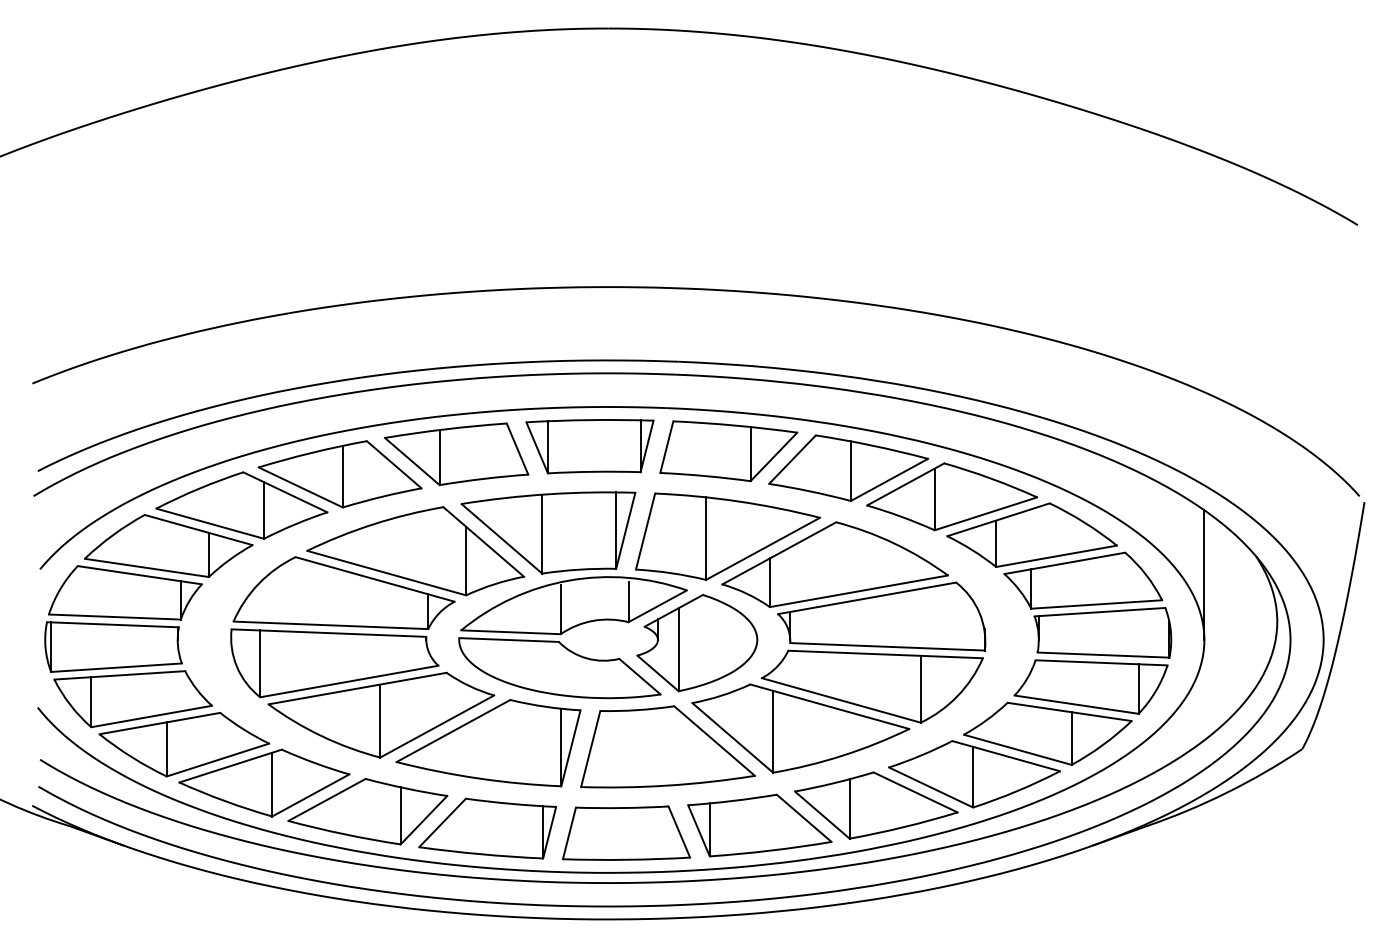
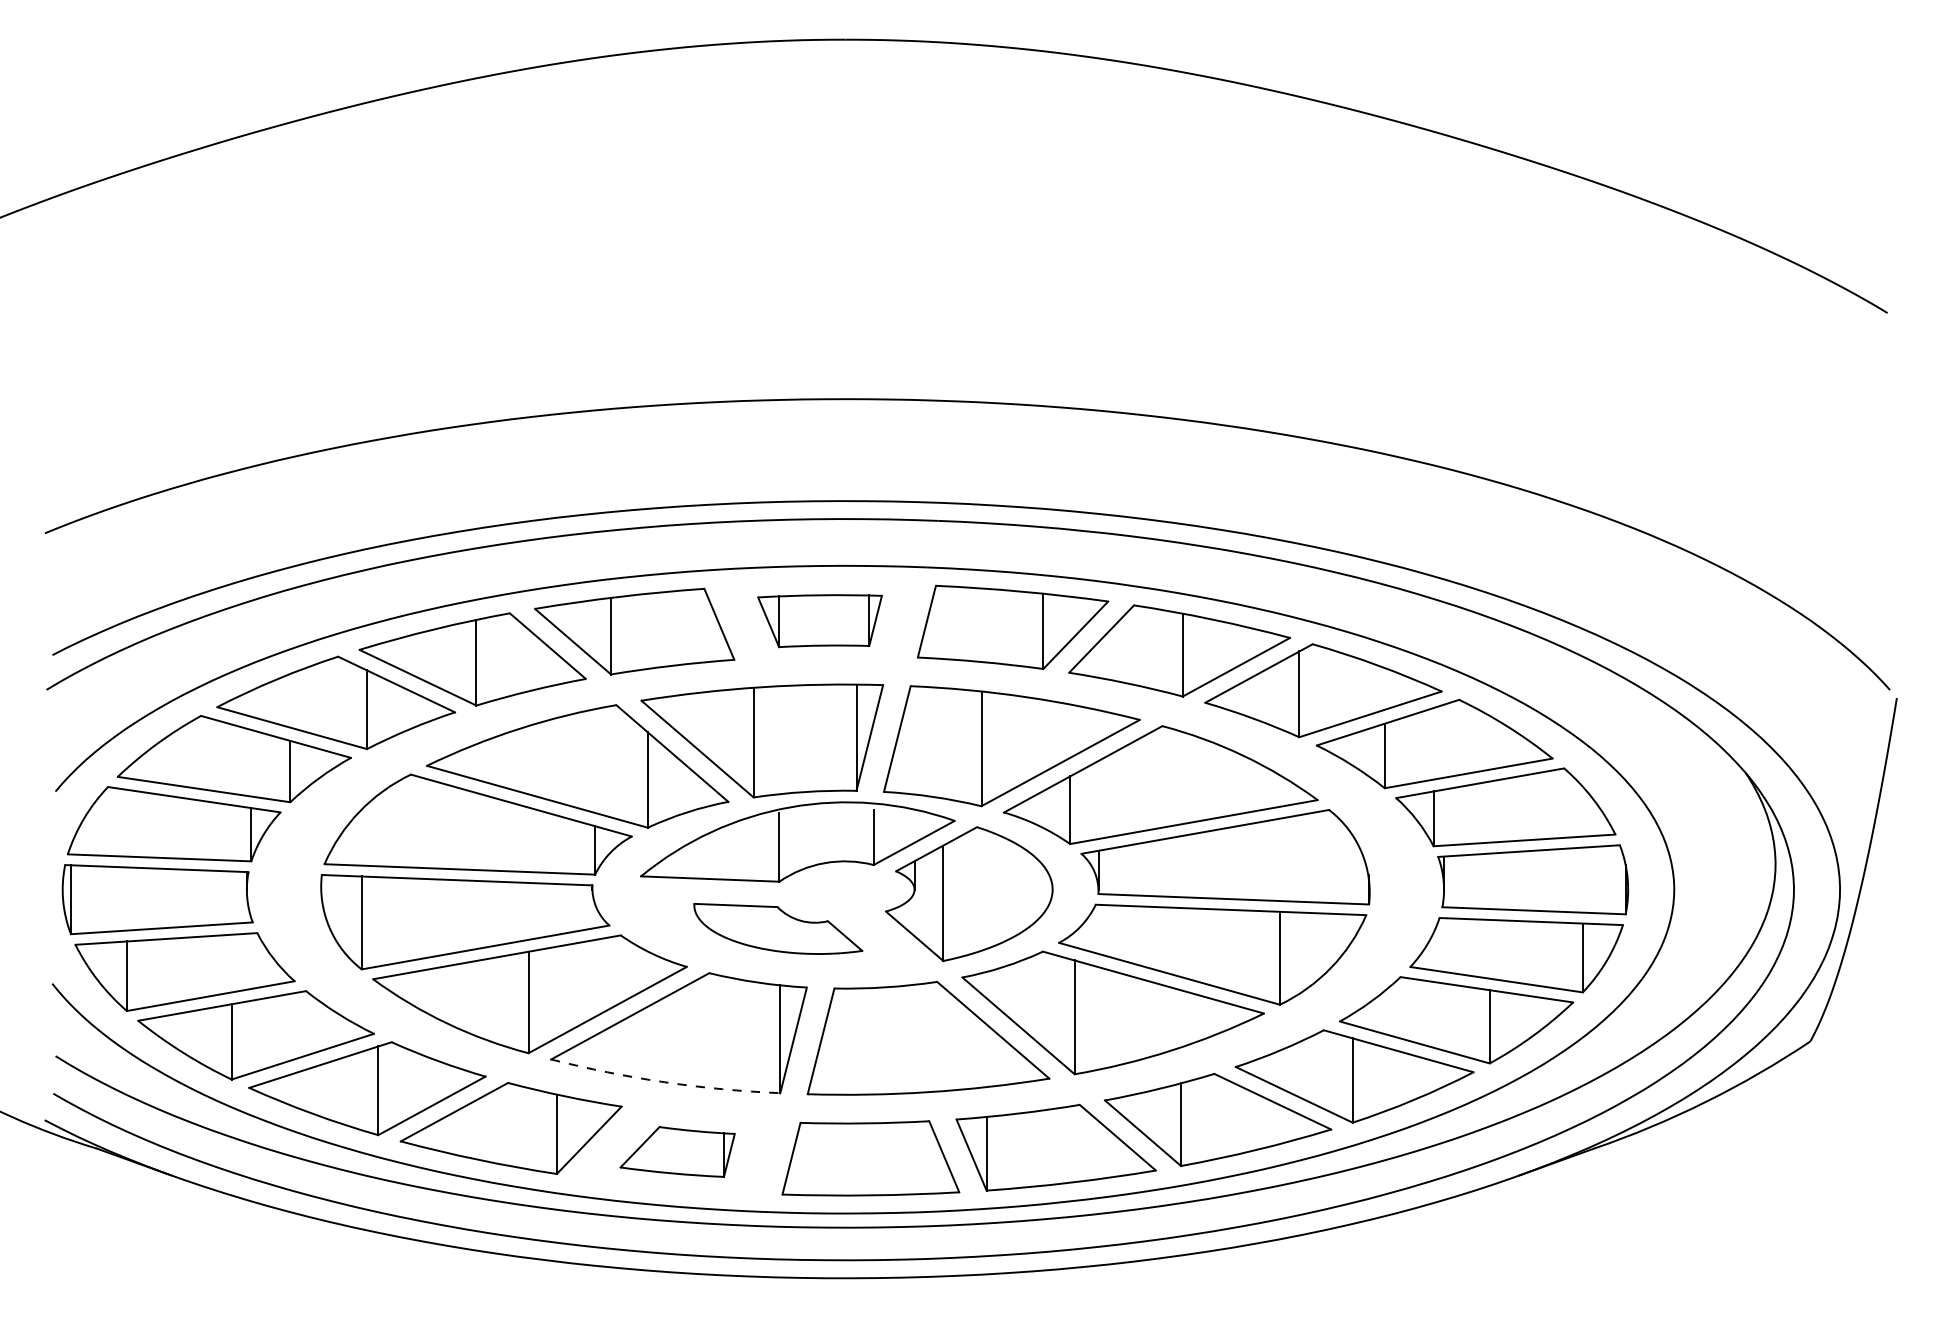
part: (589, 447) -> (819, 621), size x0.7
line: (1204, 575) -> (1674, 799), removed
part: (560, 667) -> (778, 928), size x0.6
arc: (478, 778) -> (664, 1082), solid -> dashed
part: (487, 828) -> (677, 1151), size x0.6

